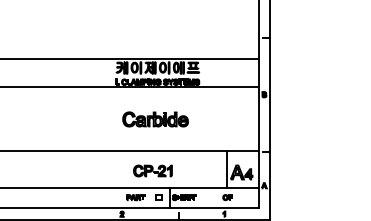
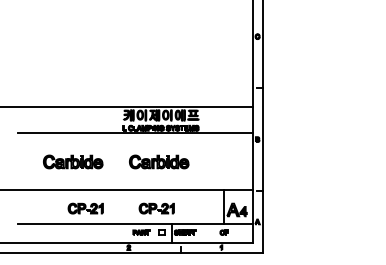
part: (60, 118) -> (73, 161), added
part: (74, 170) -> (85, 208), added

